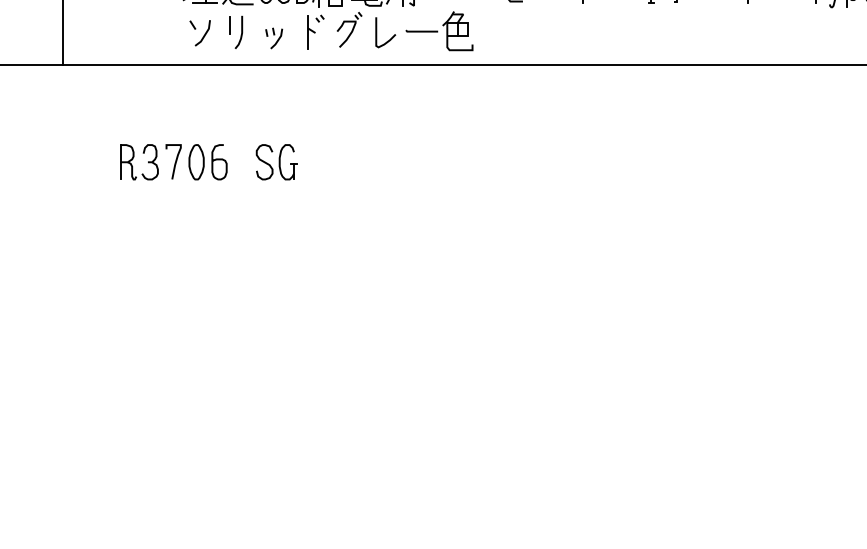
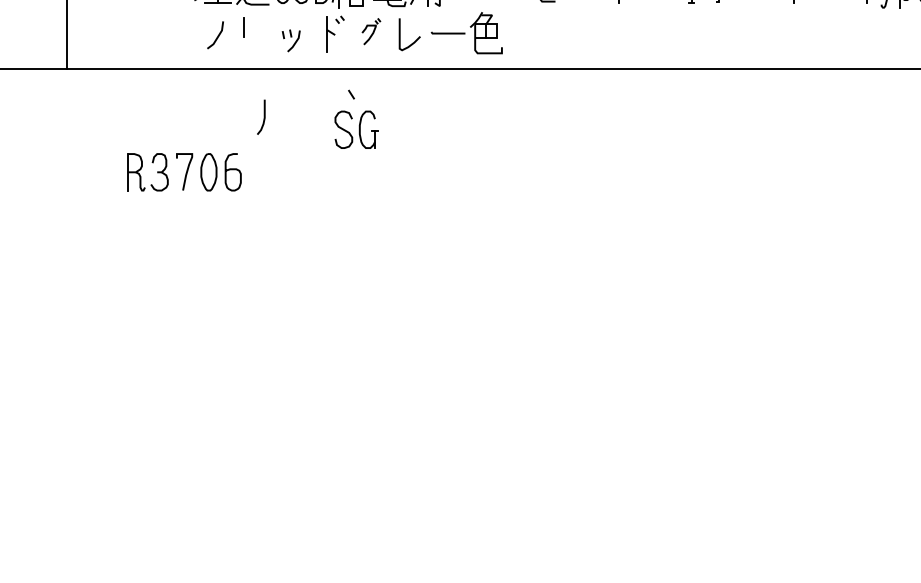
line: (192, 24) -> (351, 93), moved
part: (349, 29) -> (371, 31), size x0.7
line: (241, 31) -> (264, 116), moved
part: (276, 162) -> (356, 130), moved

